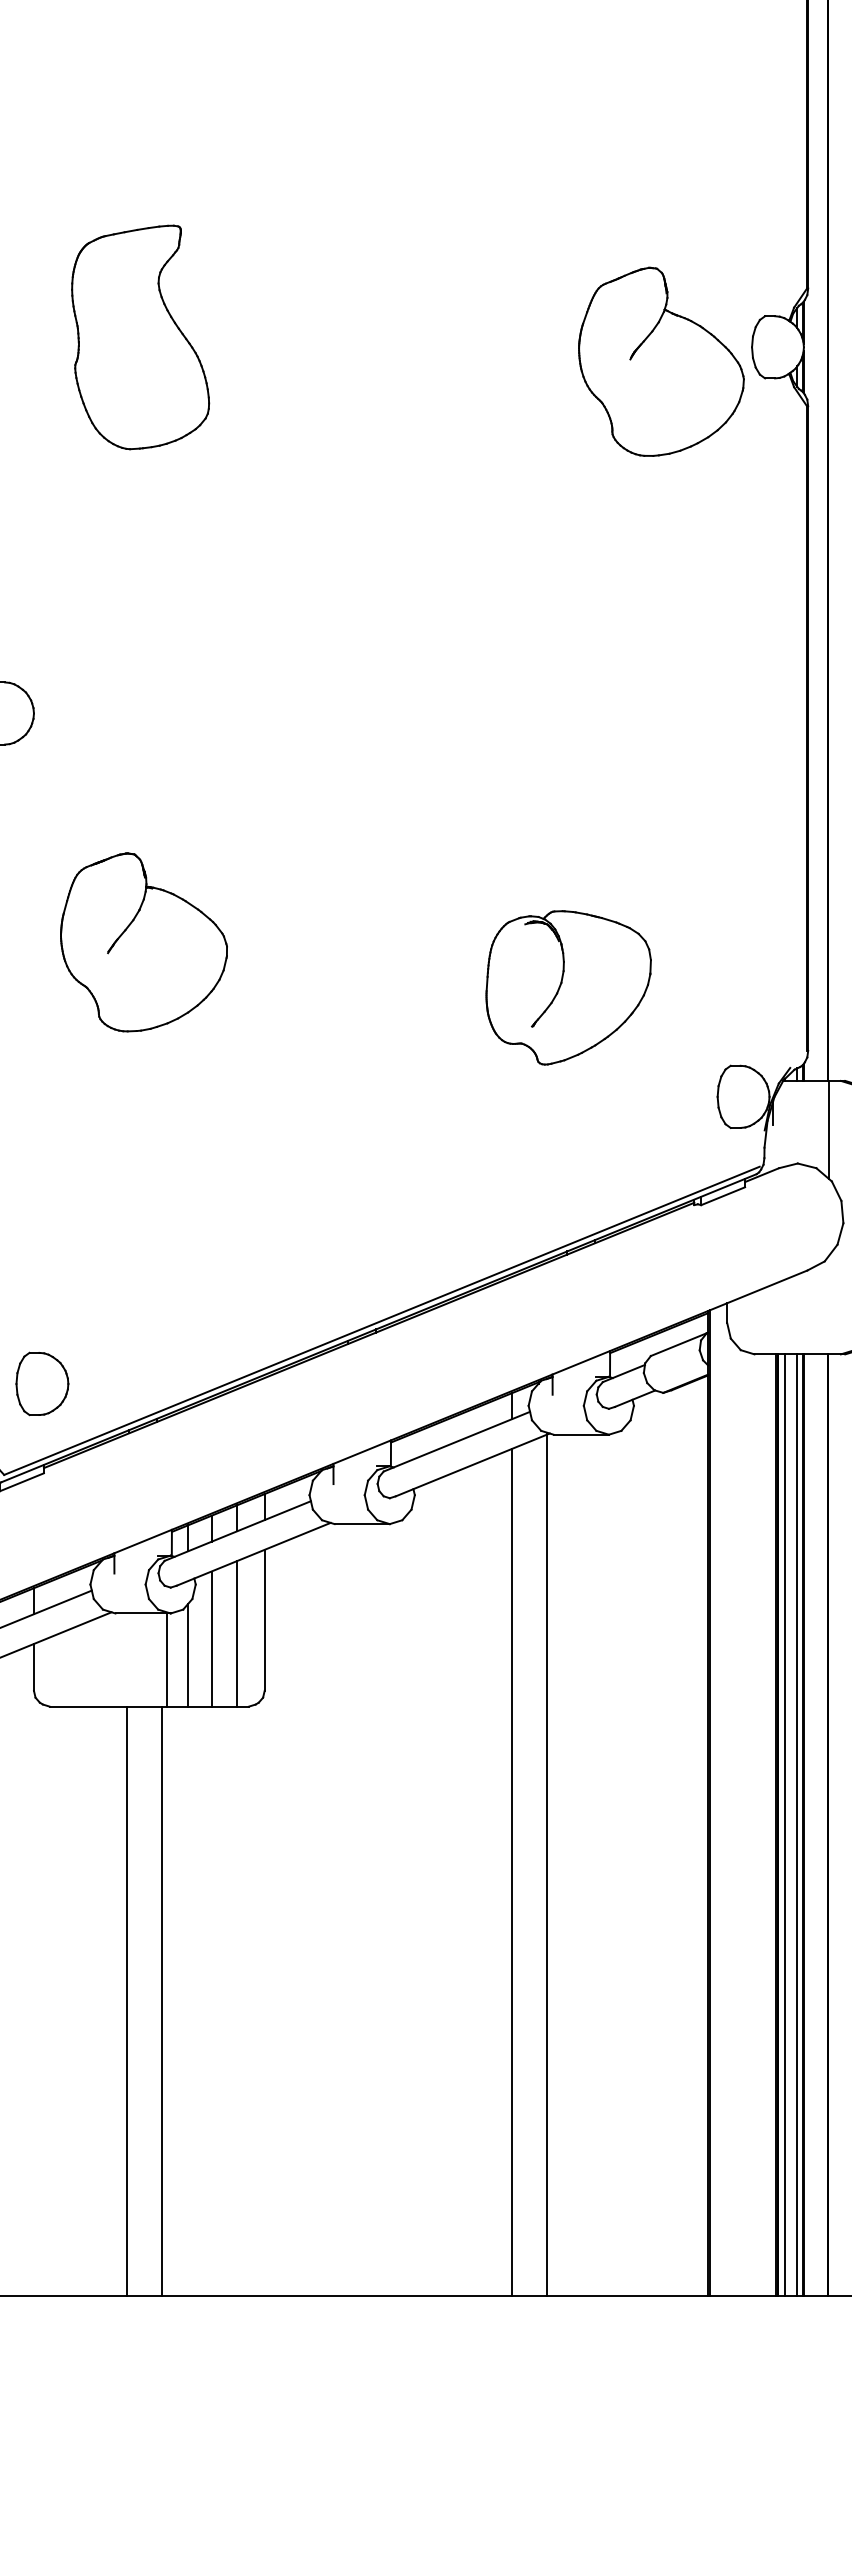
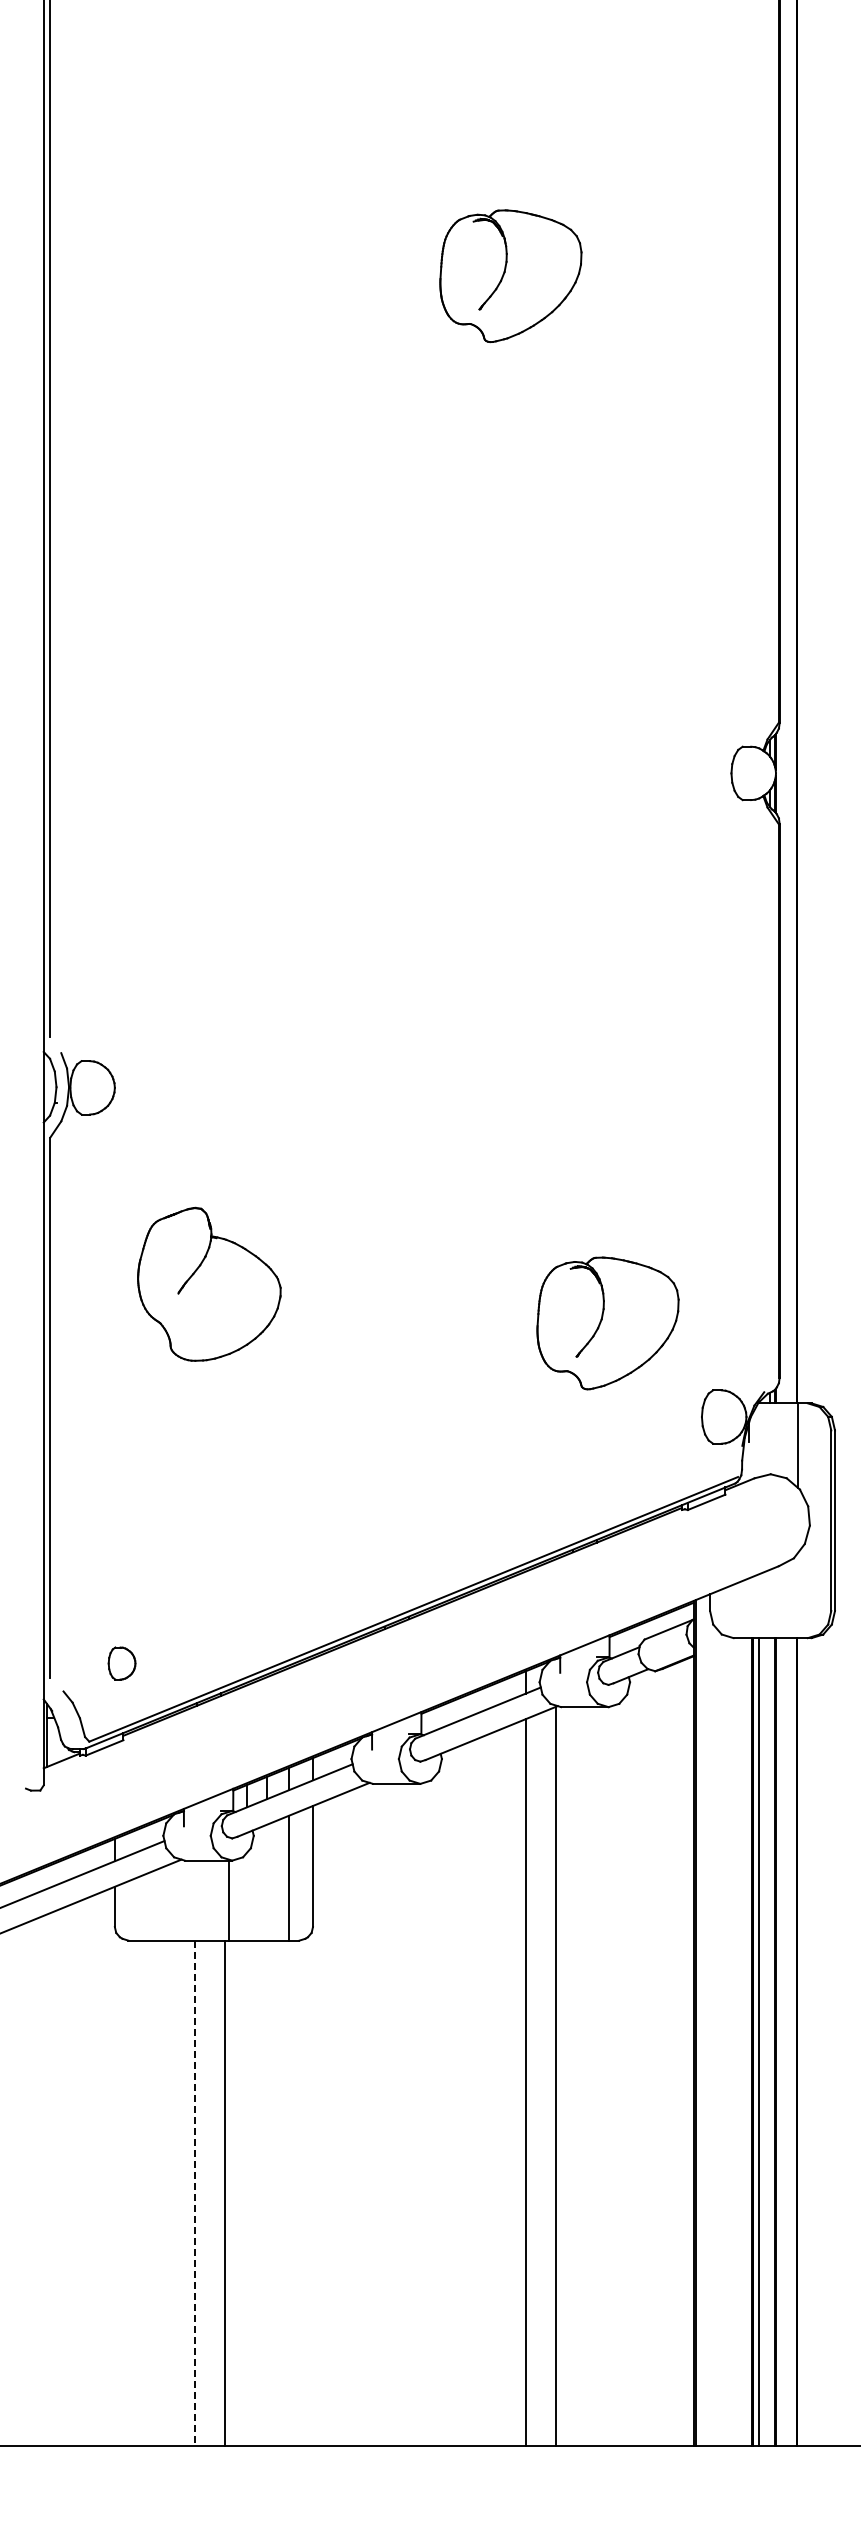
part: (140, 336) -> (206, 764), removed
part: (661, 361) -> (653, 785), removed
part: (568, 987) -> (607, 1323), moved
part: (41, 1383) -> (121, 1663), size x0.6
line: (211, 1638) -> (267, 1882), removed
line: (188, 1655) -> (247, 1896), removed
line: (797, 1825) -> (770, 2042), removed
line: (126, 2001) -> (194, 2193), solid -> dashed

